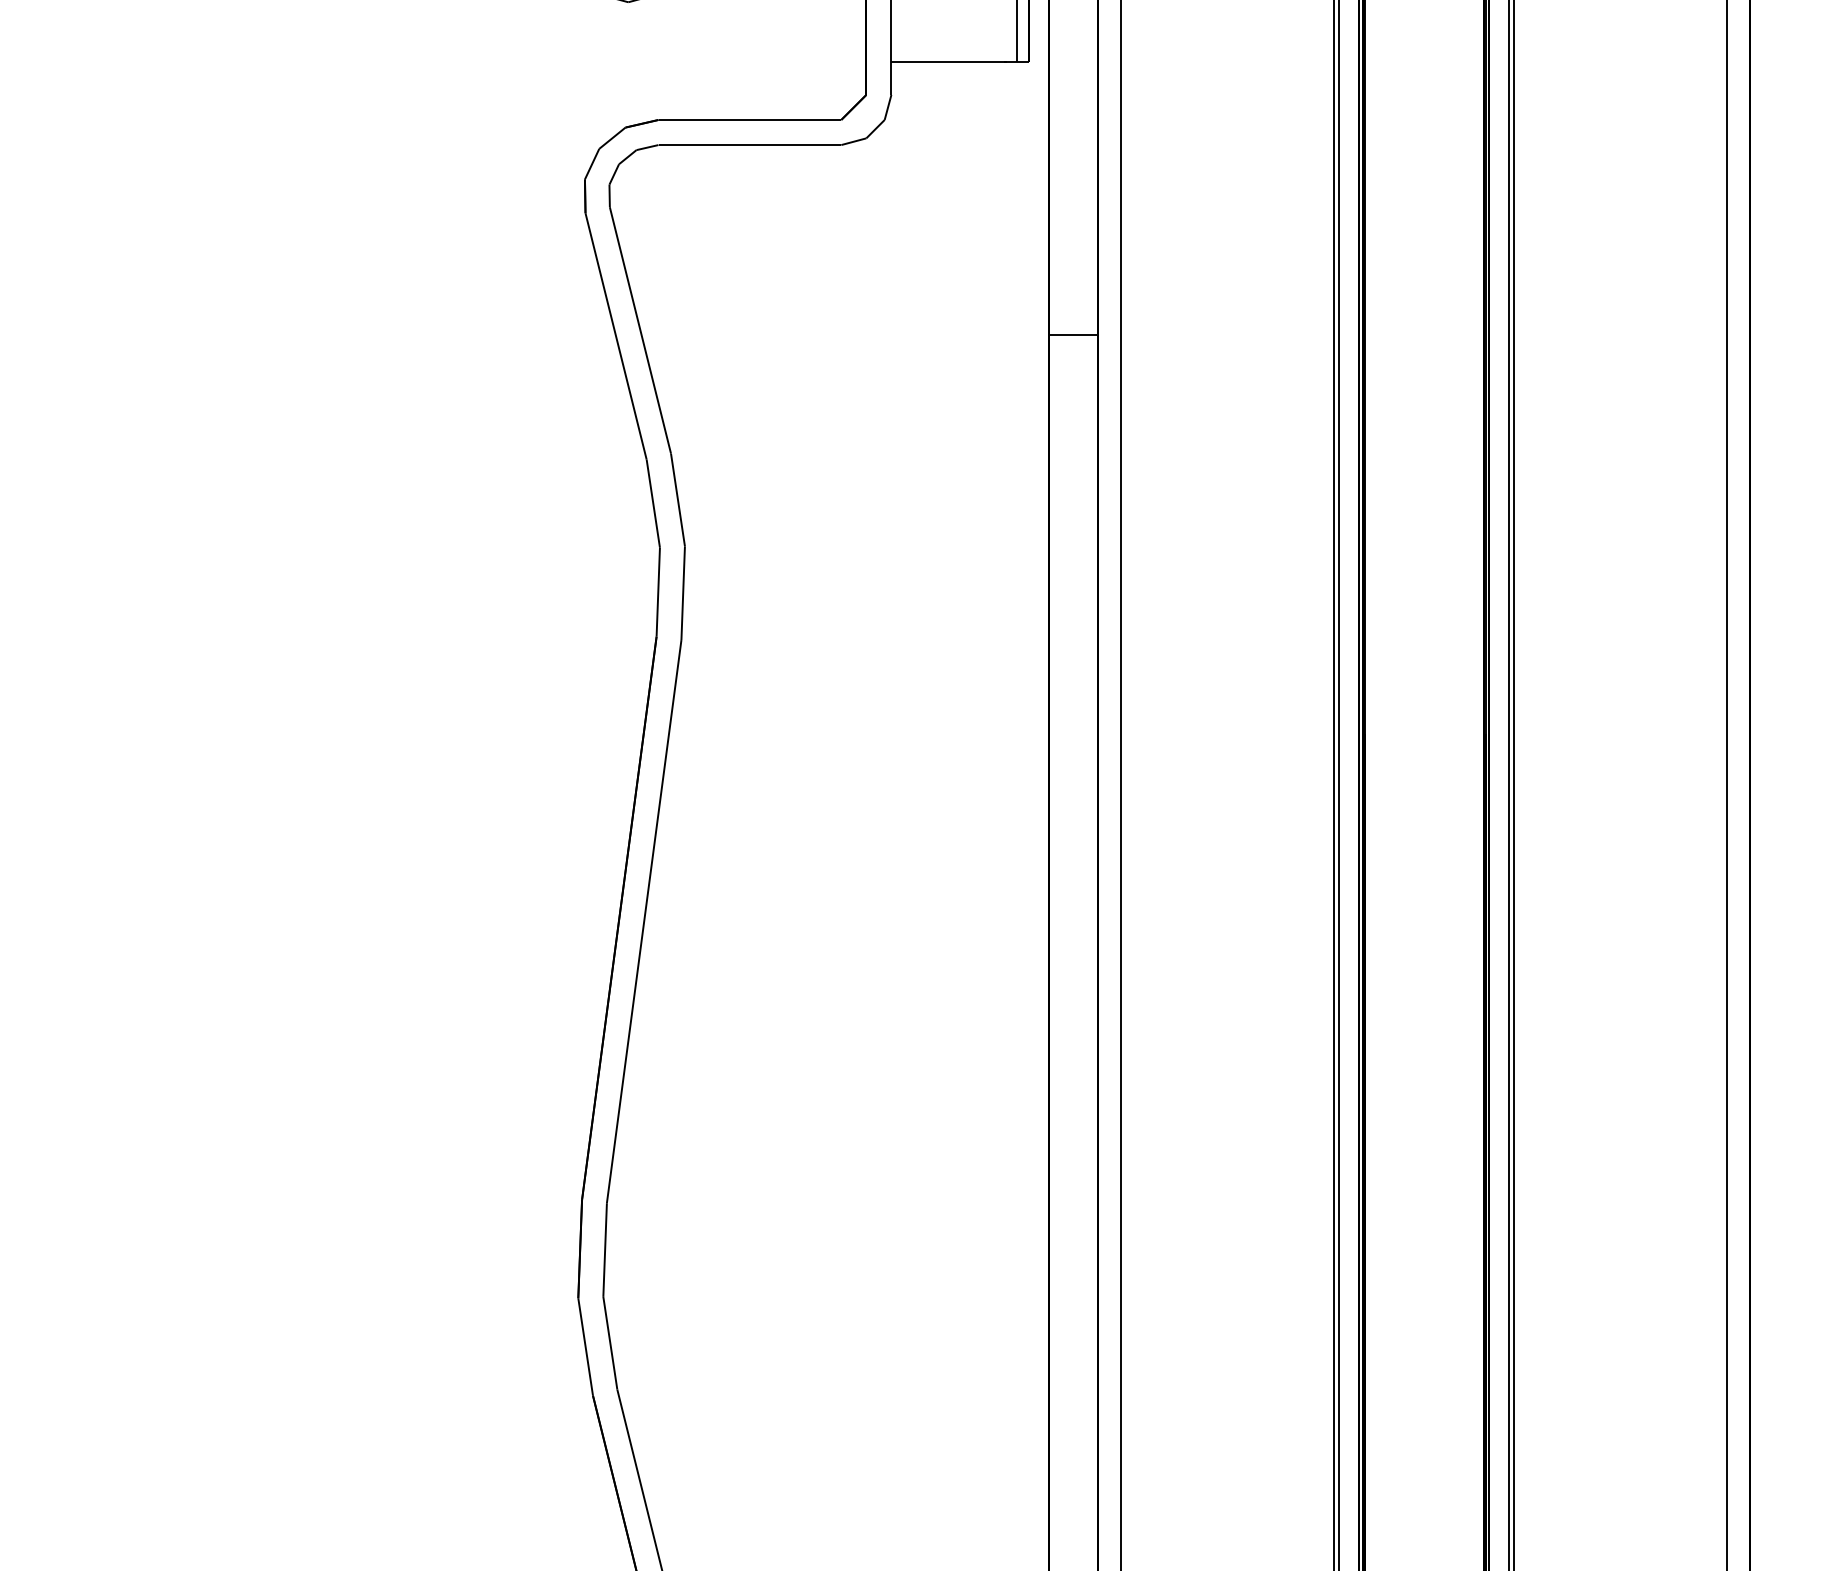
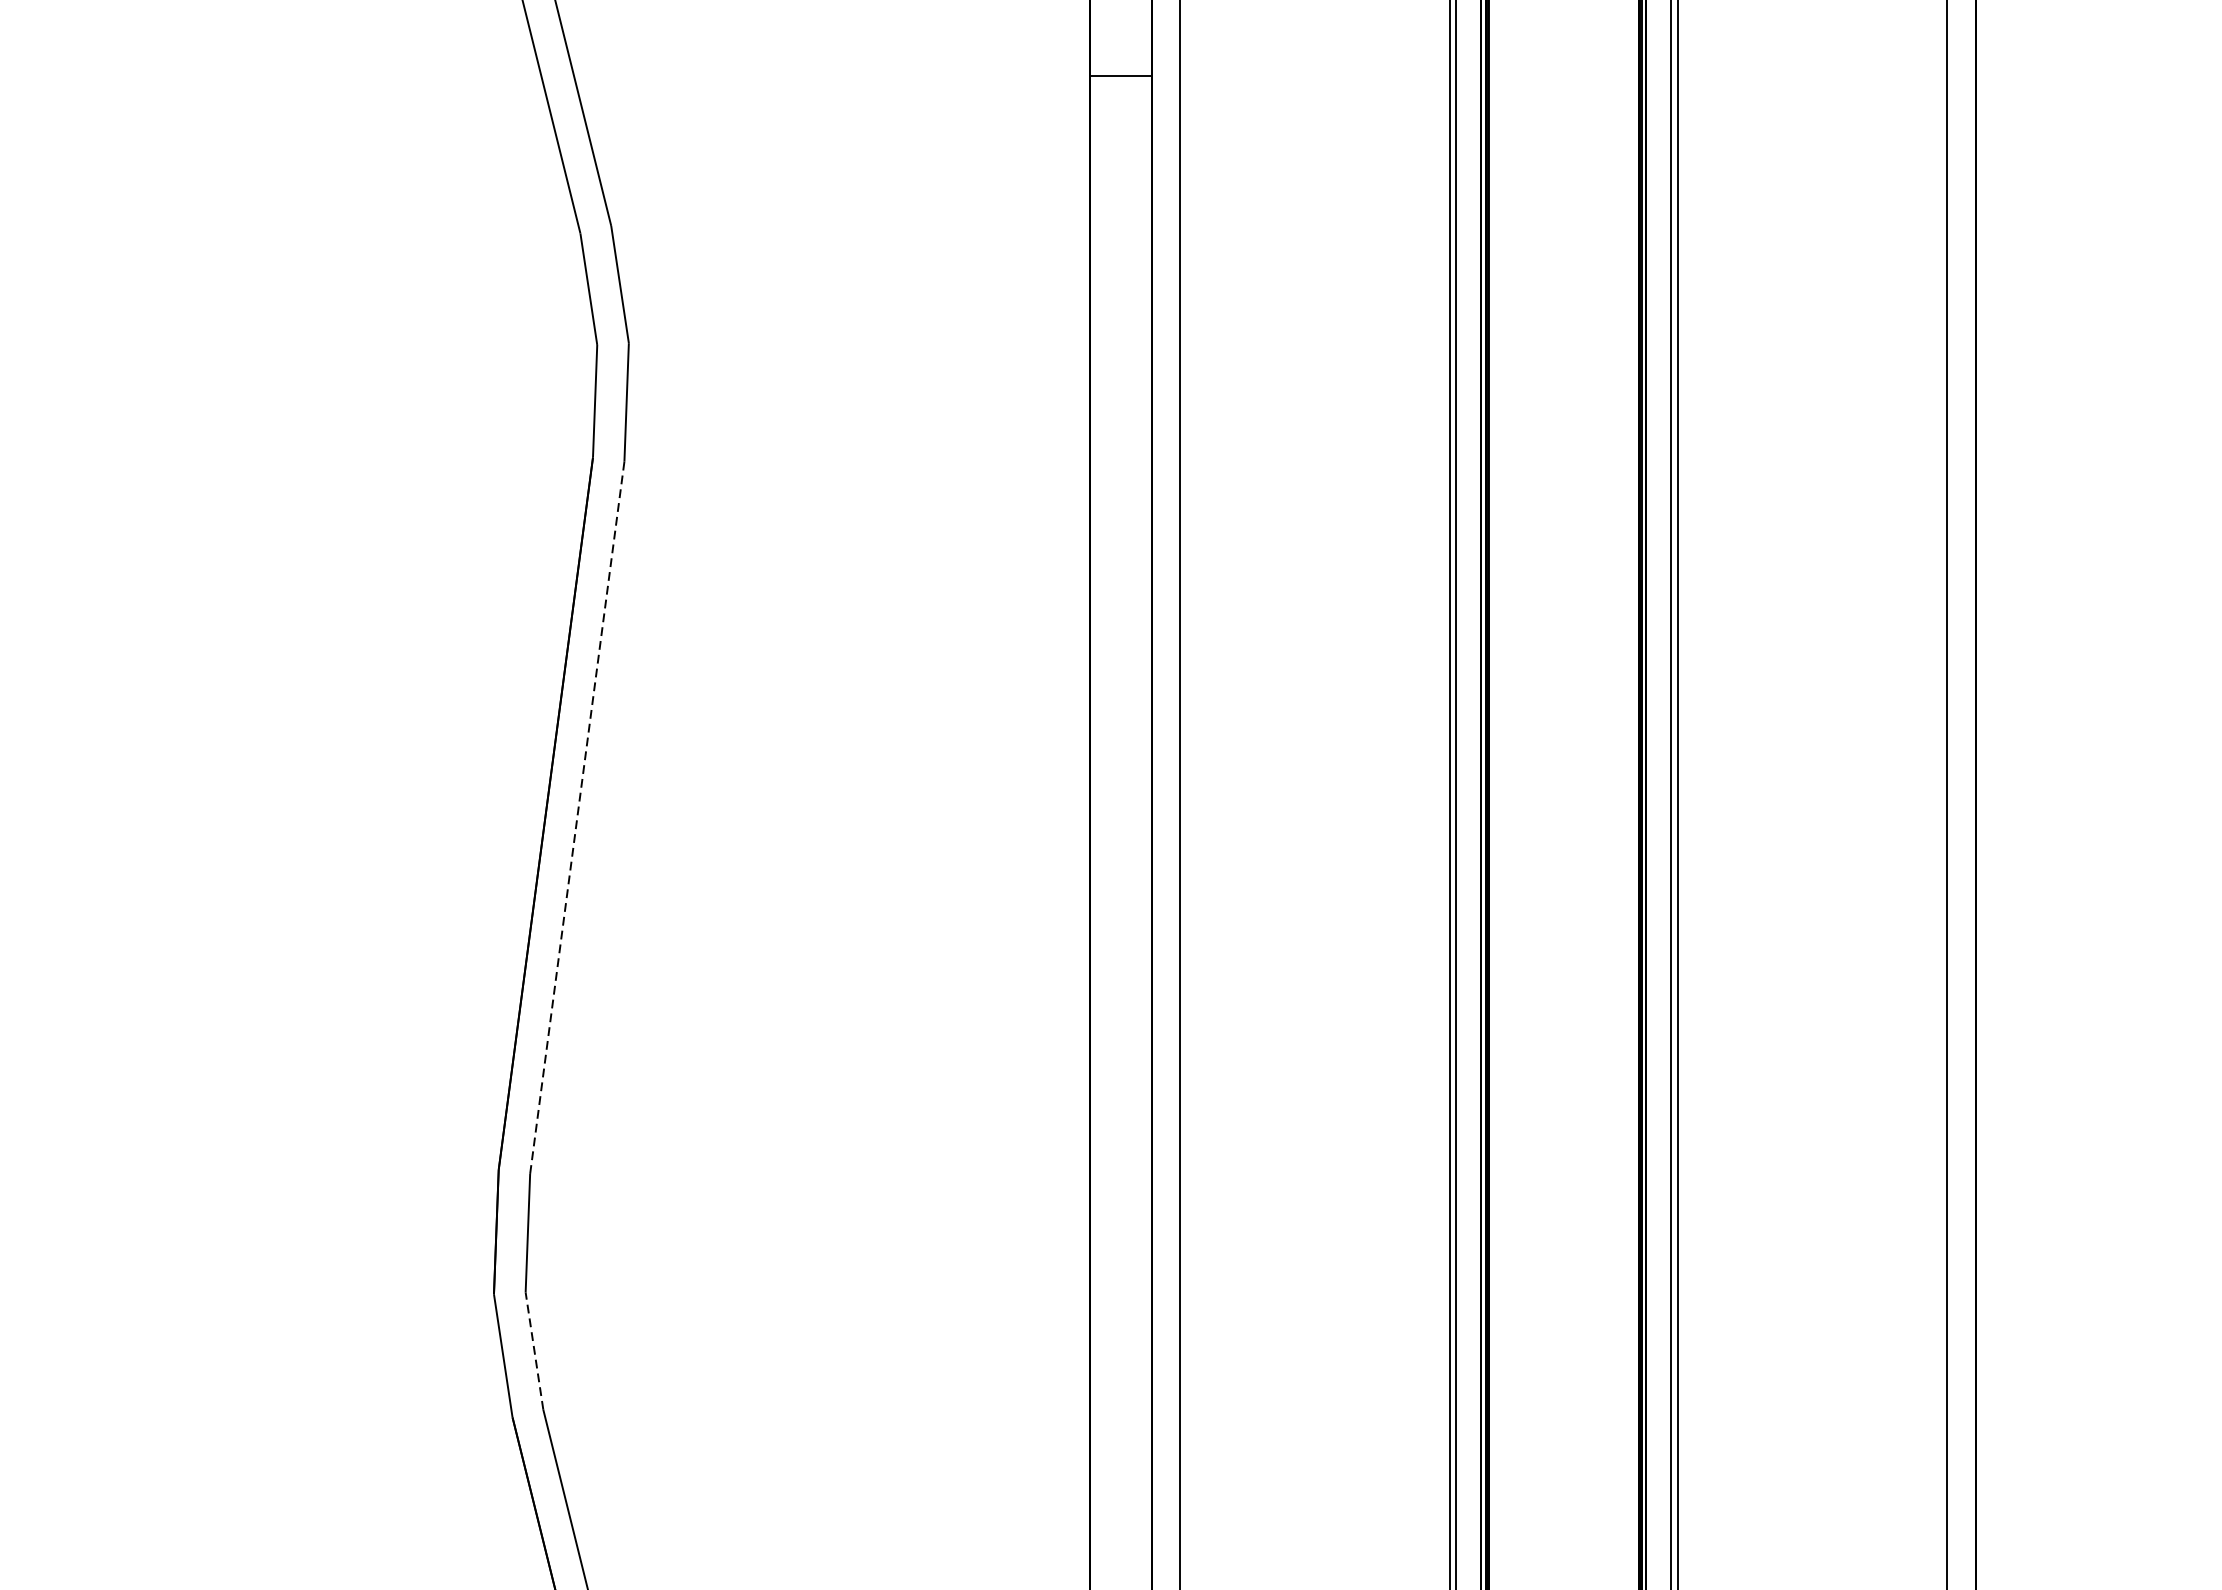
line: (644, 922) -> (577, 818), solid -> dashed
line: (610, 1343) -> (534, 1351), solid -> dashed

